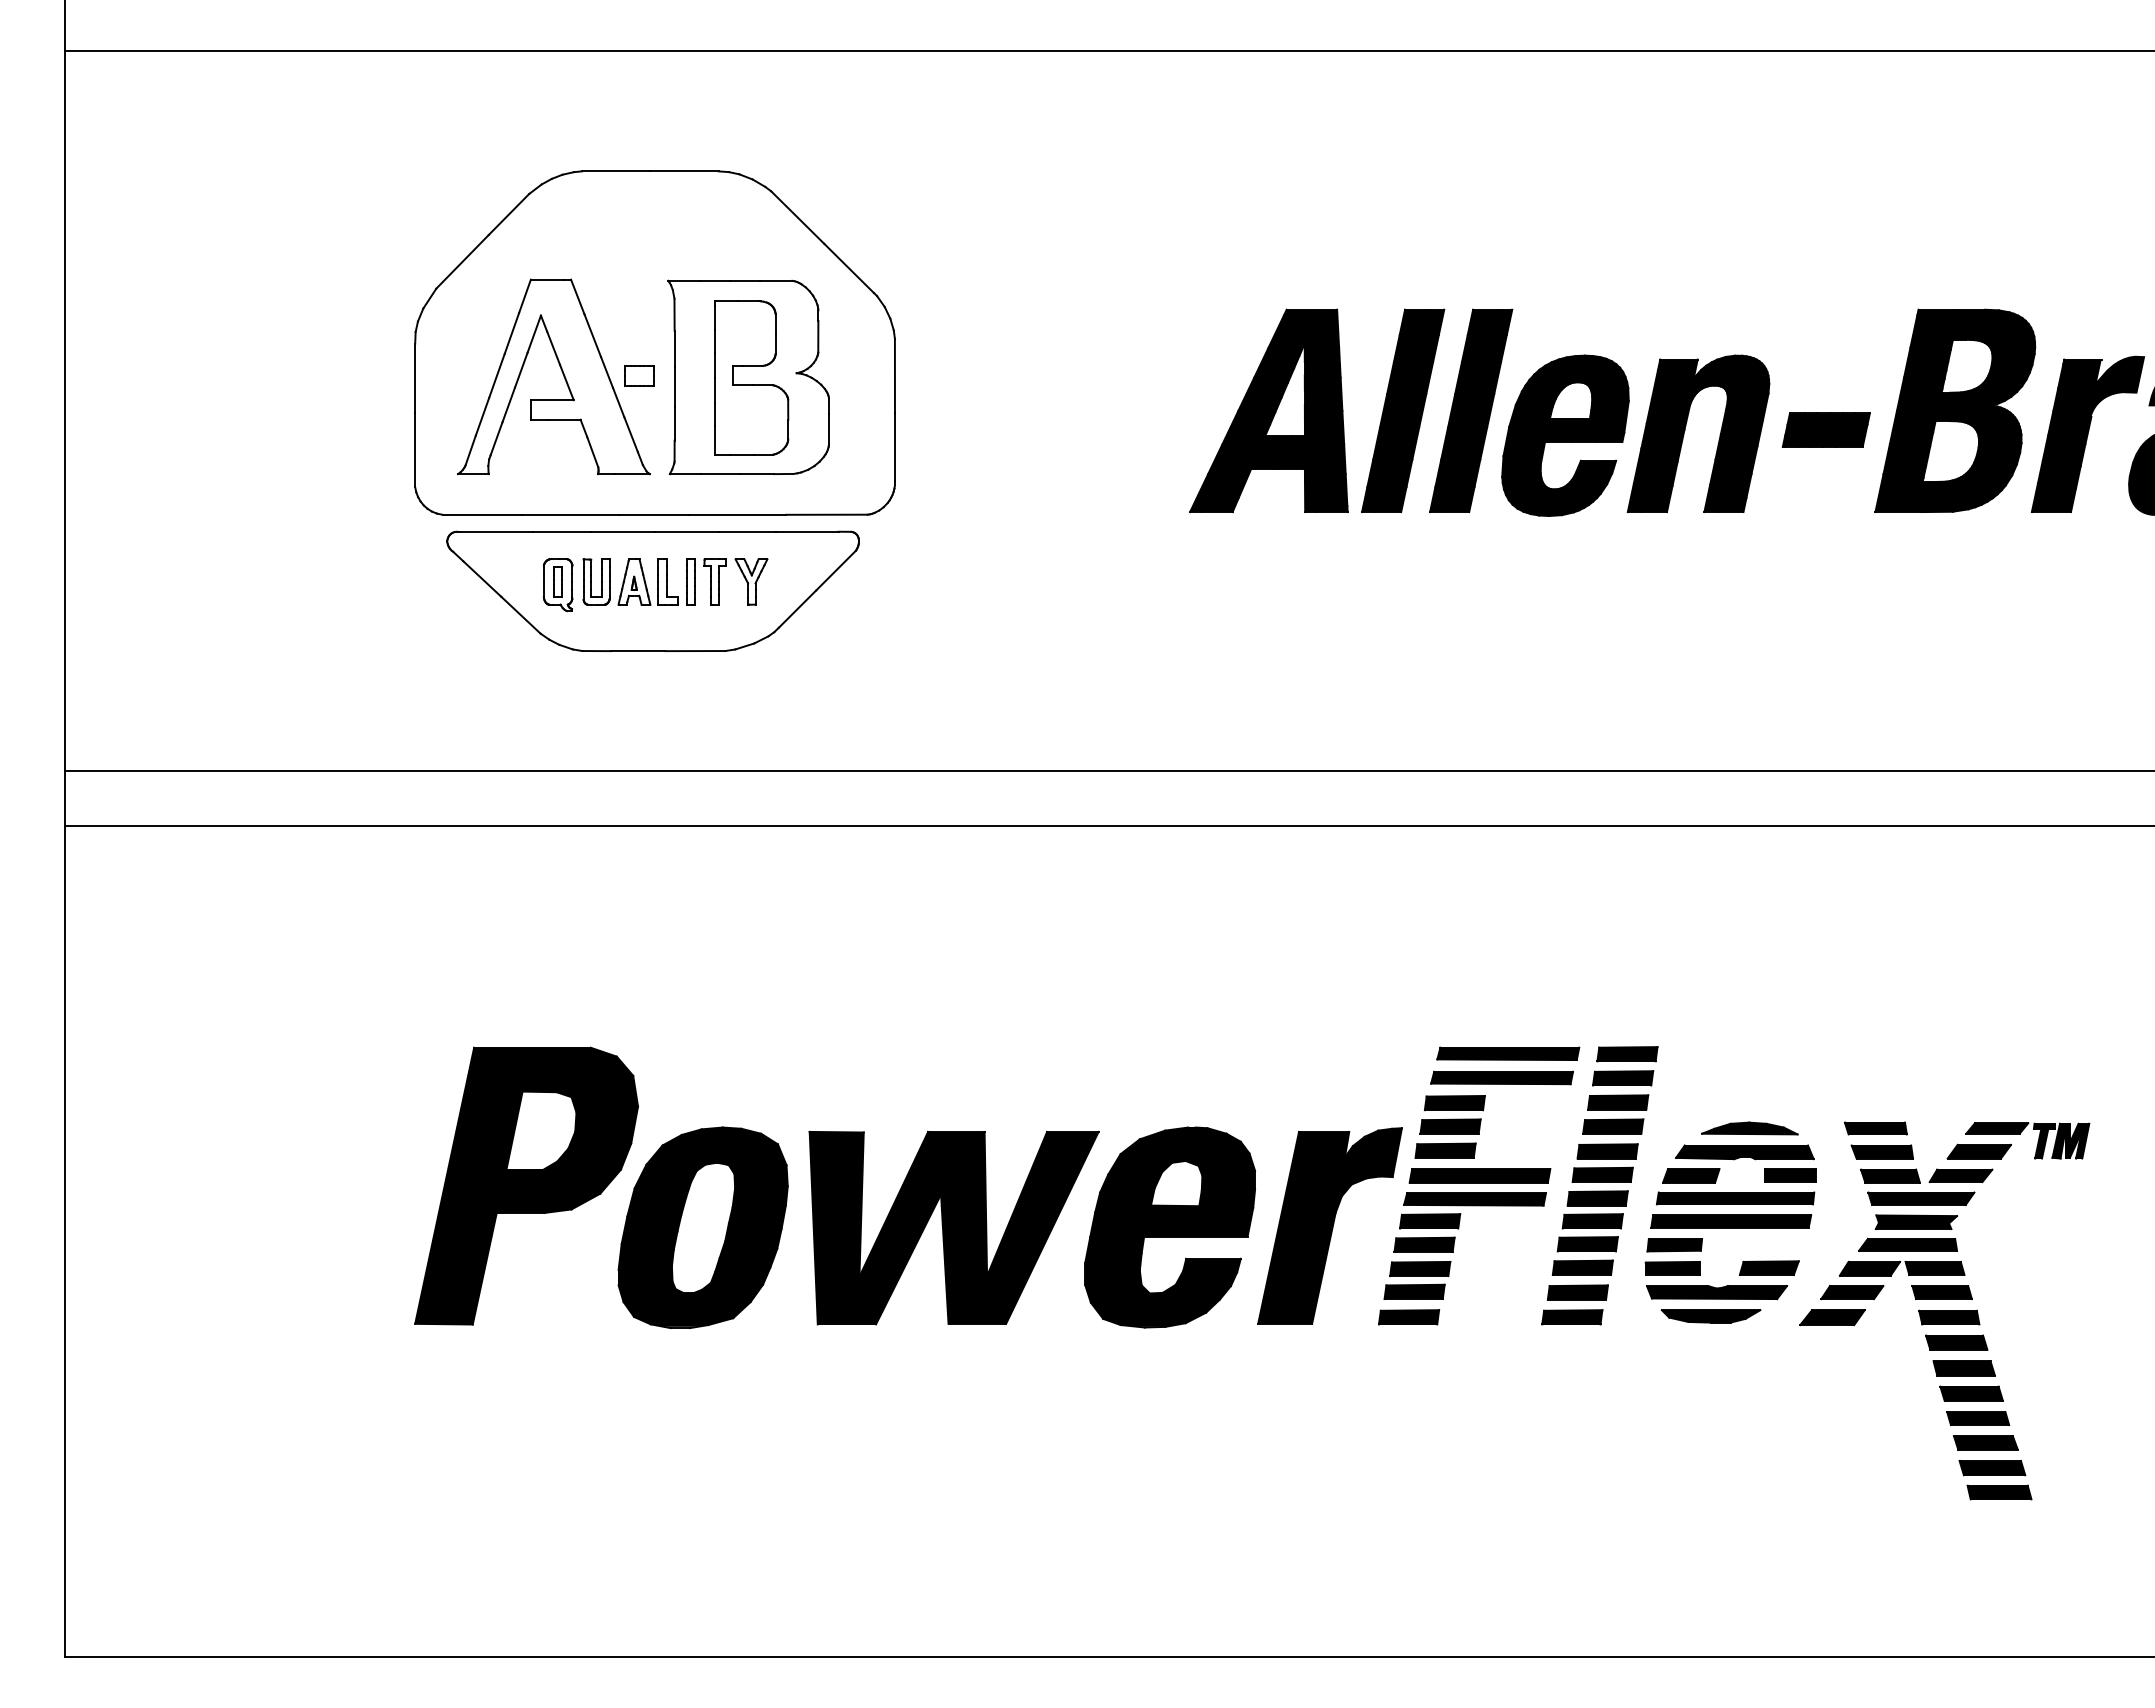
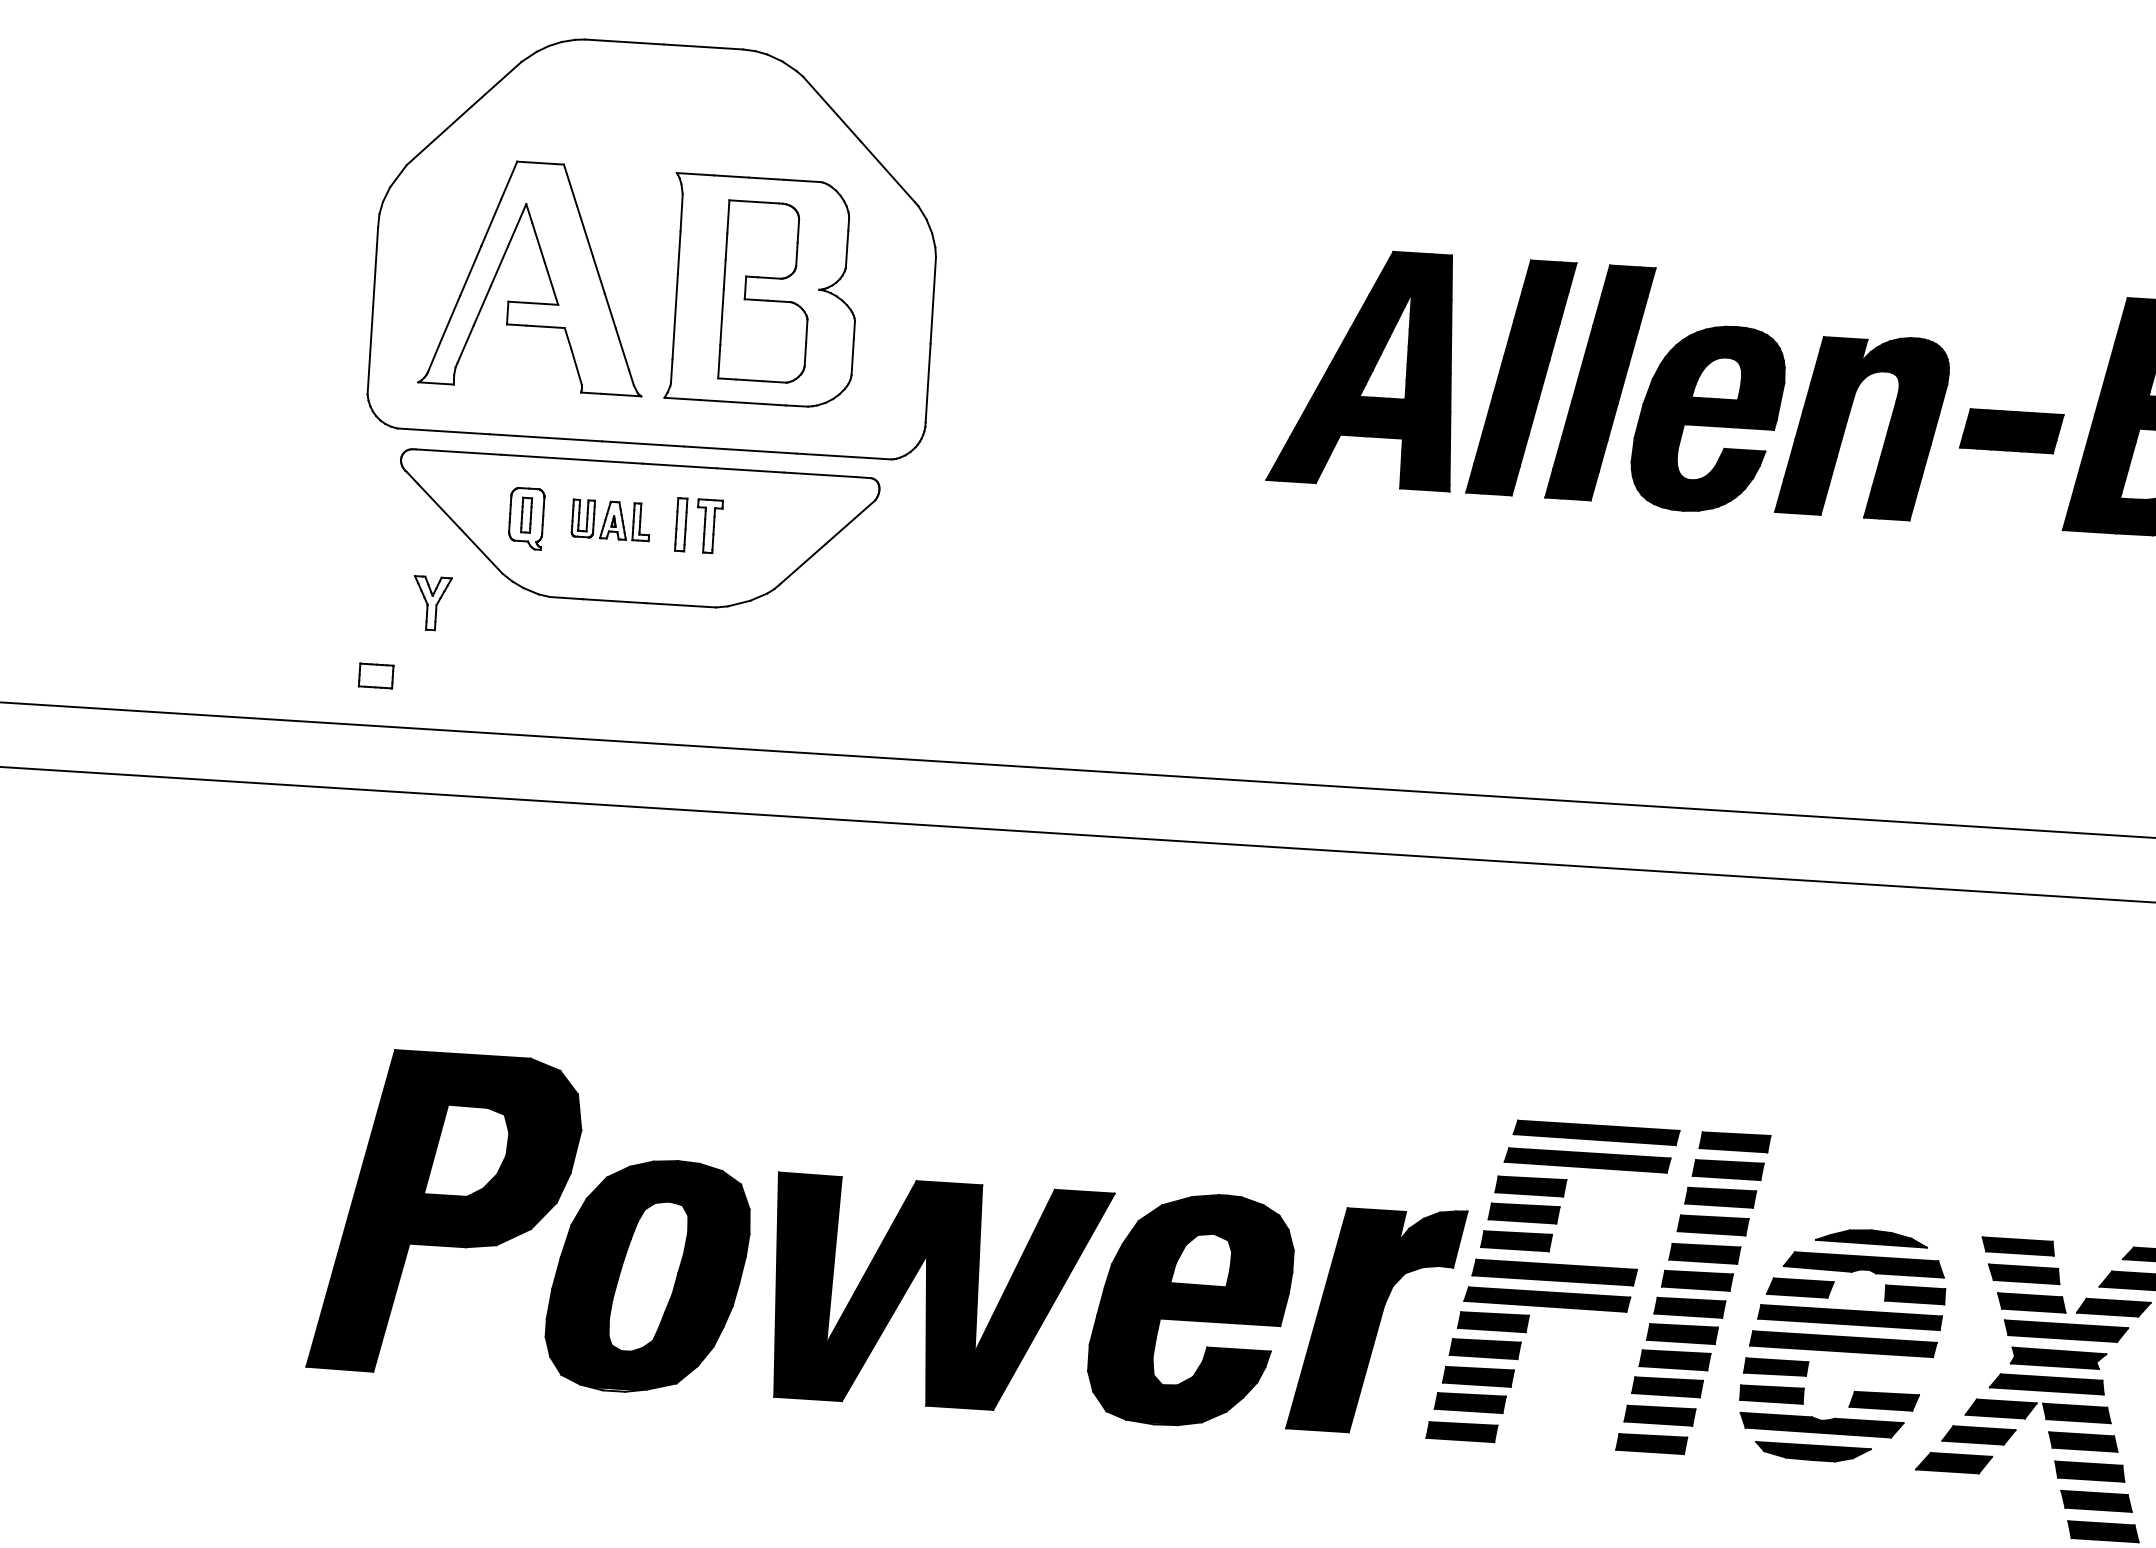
part: (639, 375) -> (375, 675), moved
part: (630, 581) -> (610, 519), size x0.7
part: (751, 581) -> (431, 602), moved

